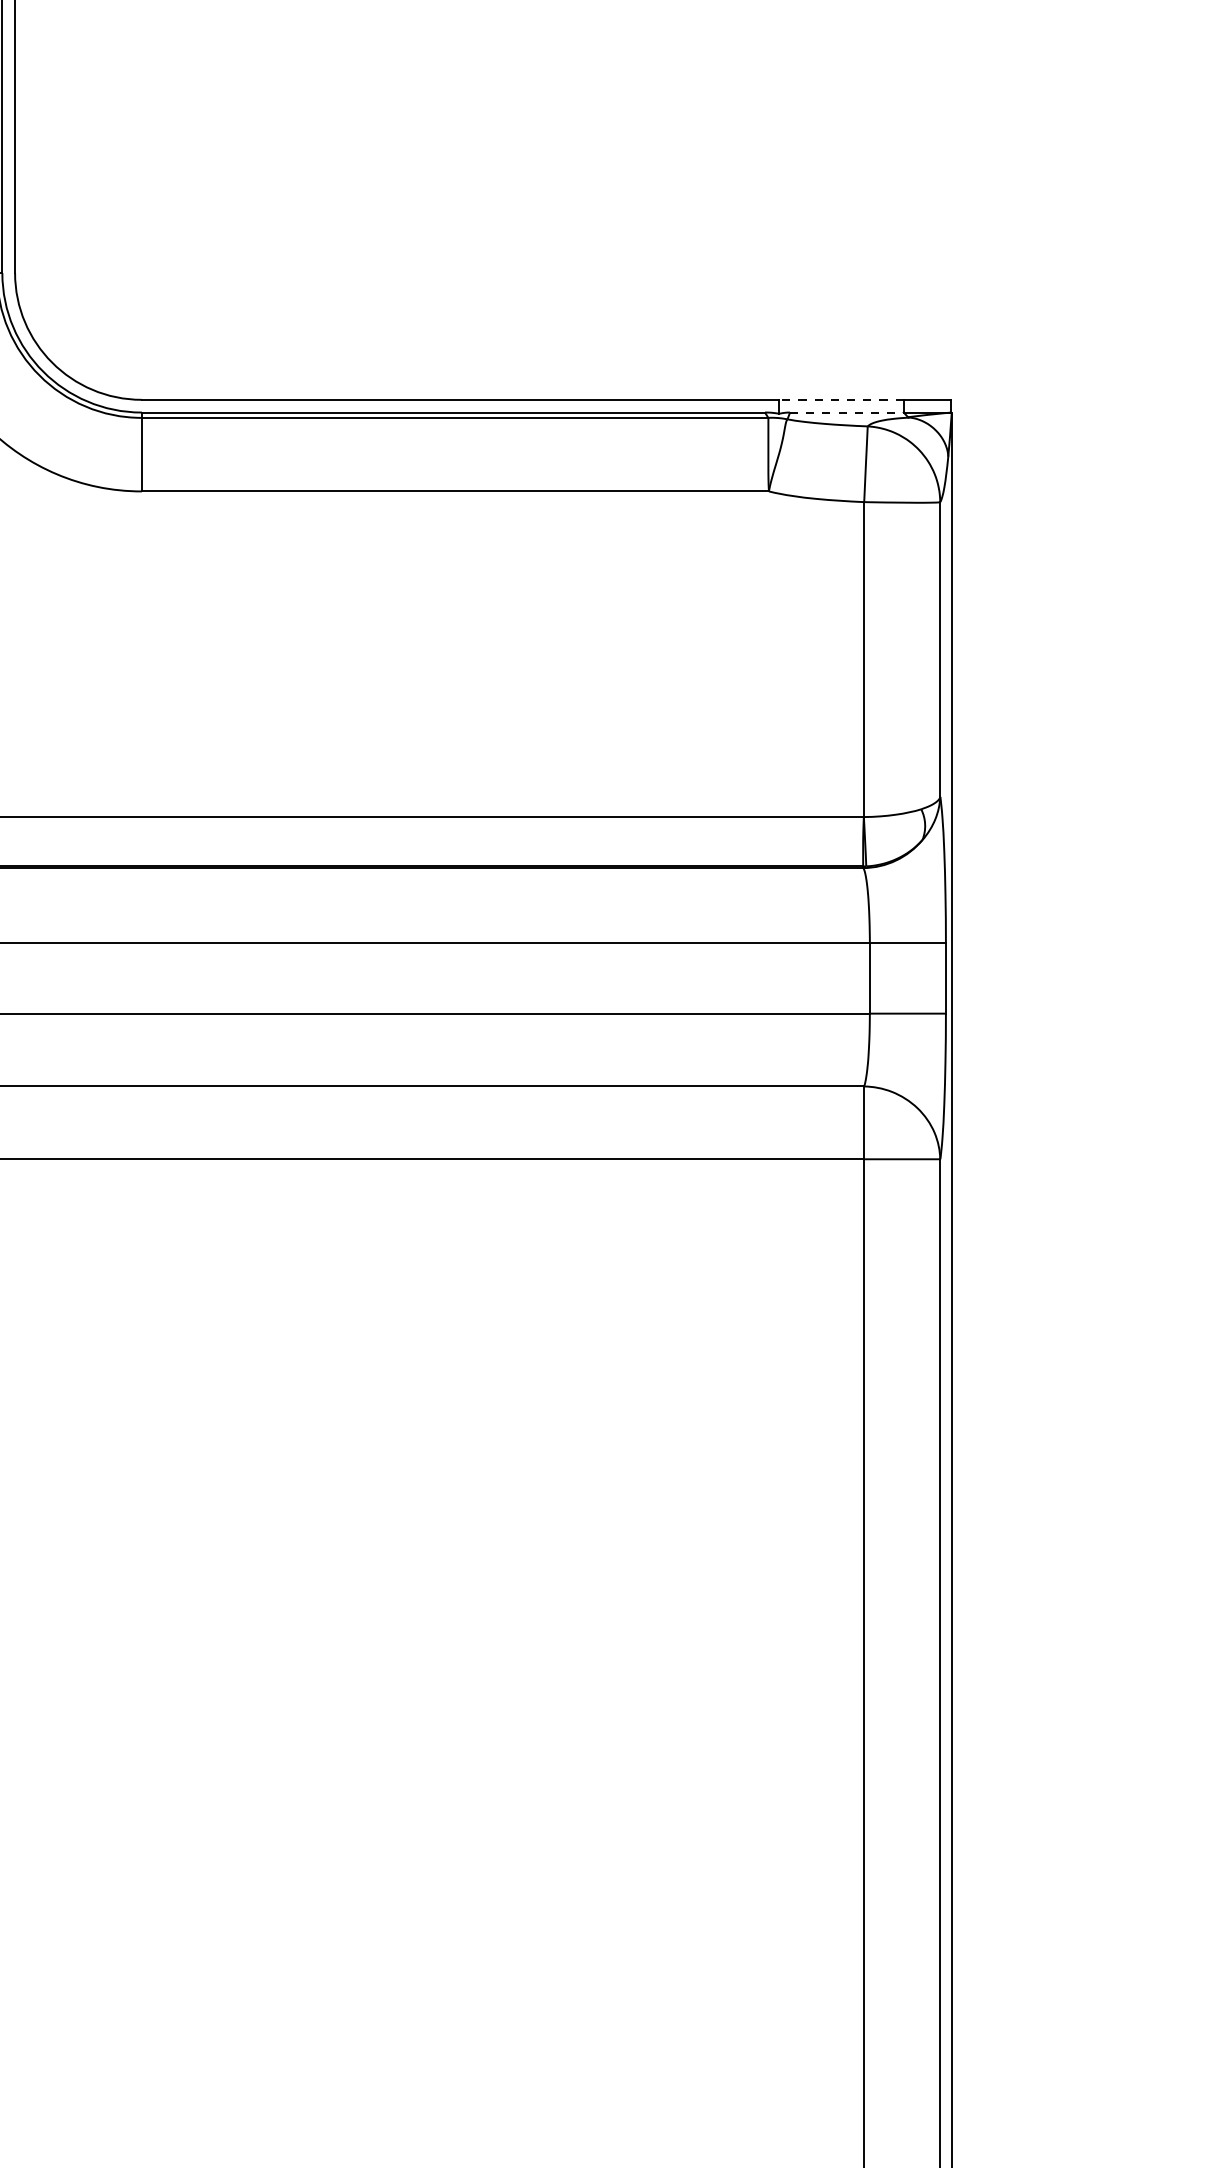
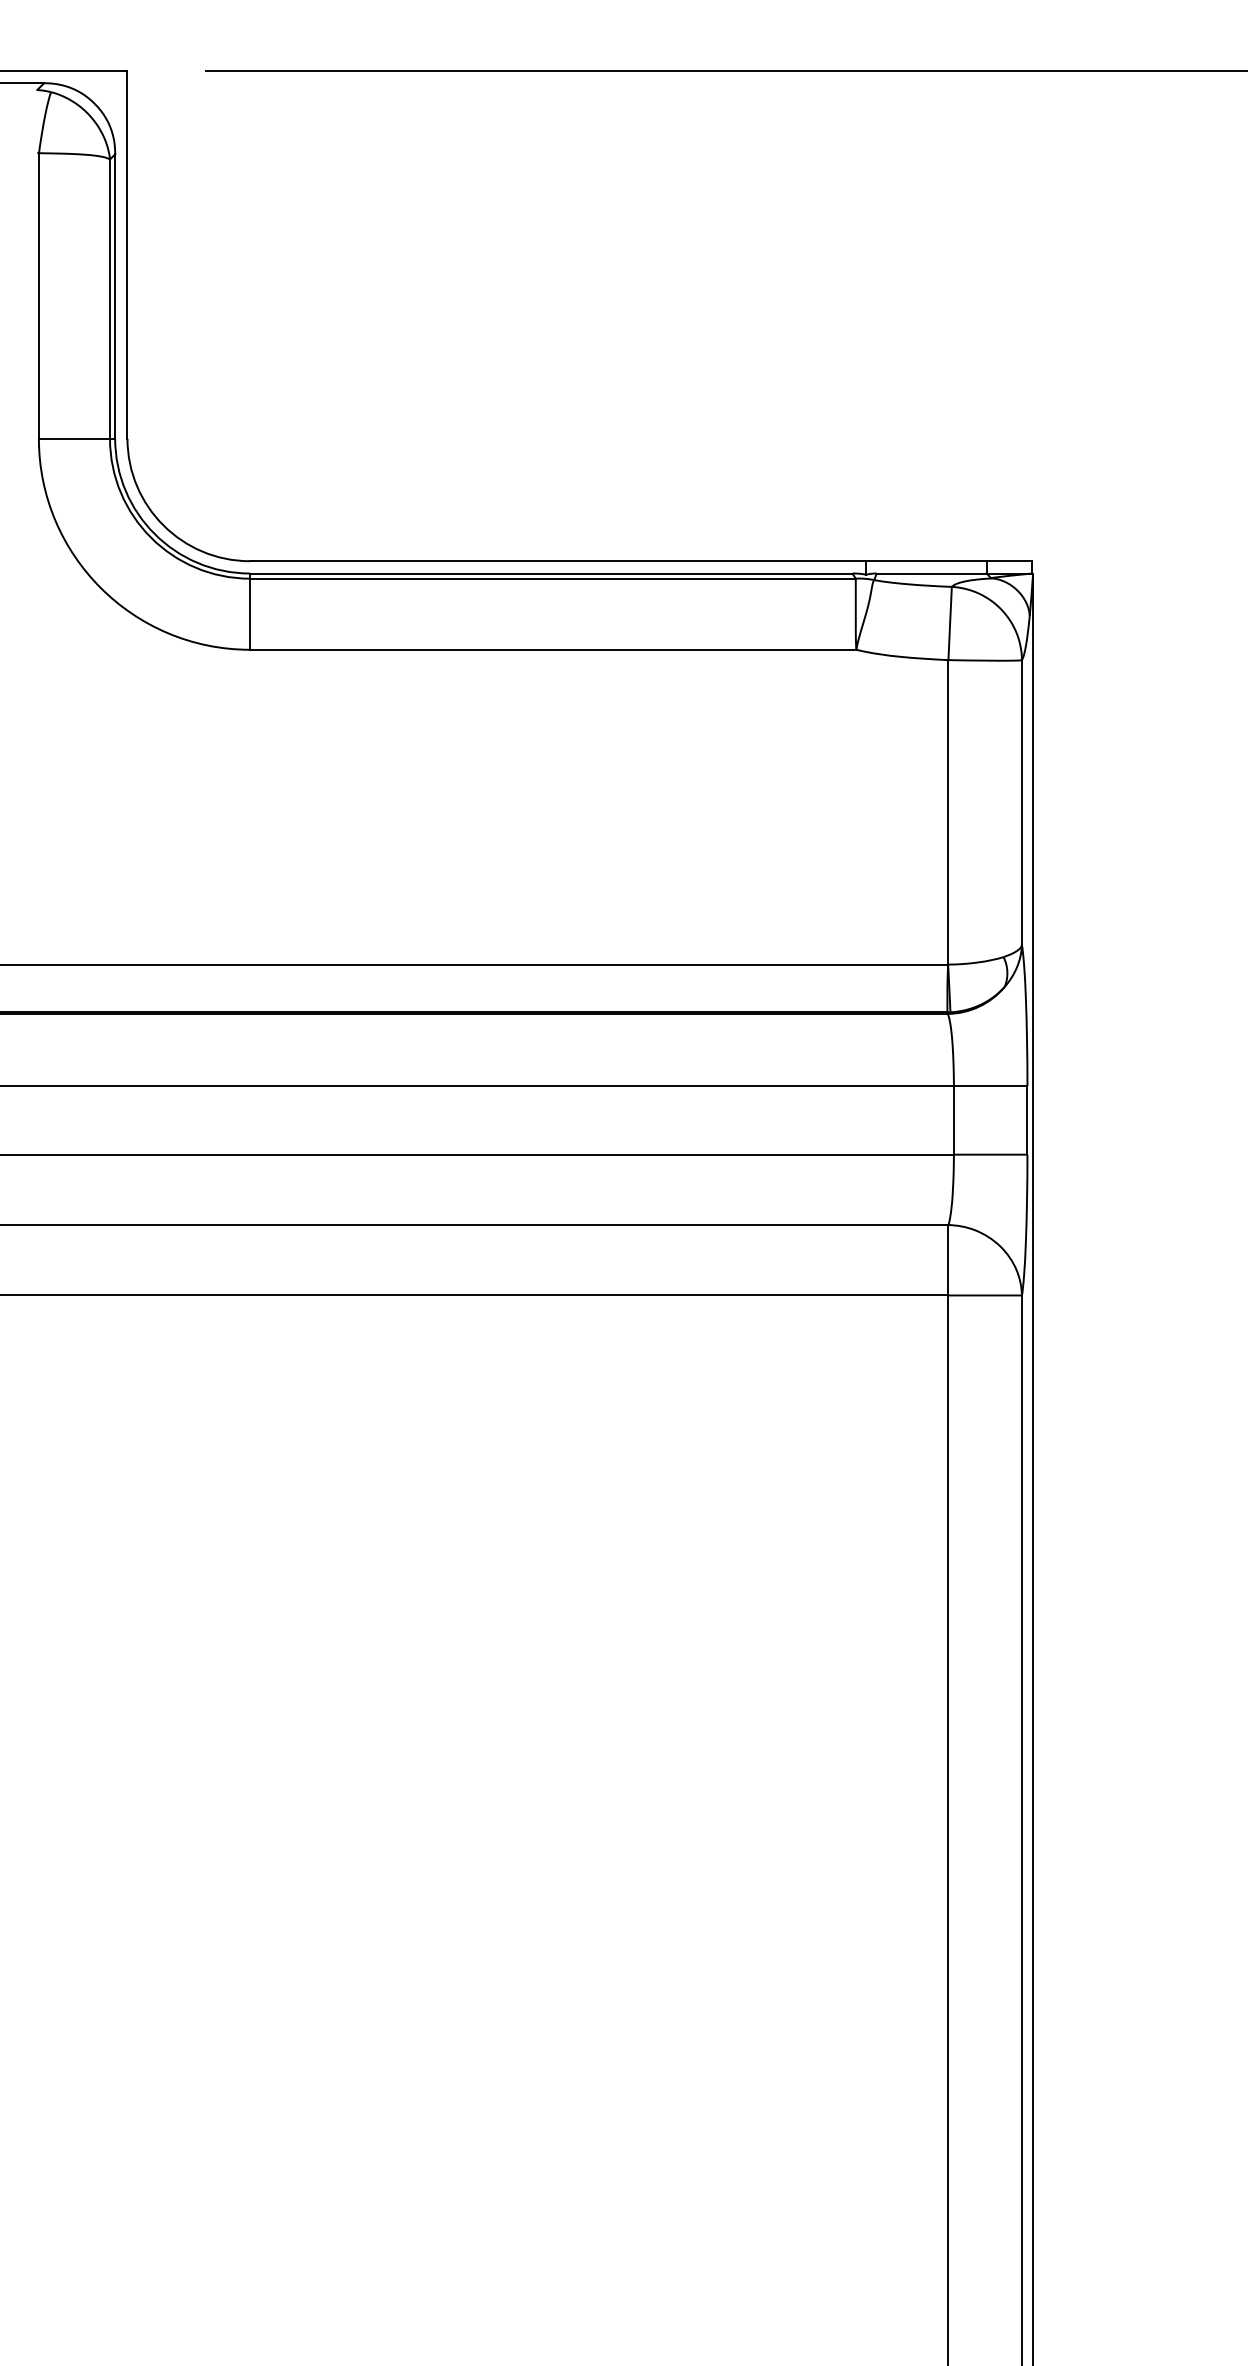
line: (840, 400) -> (925, 561), dashed -> solid
line: (847, 412) -> (932, 573), dashed -> solid

